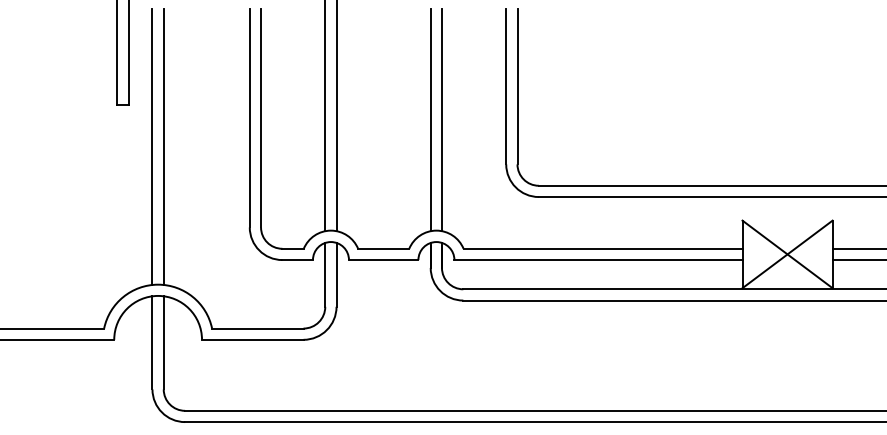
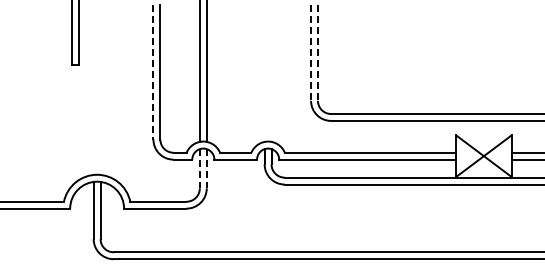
line: (506, 87) -> (311, 53), solid -> dashed
line: (516, 87) -> (317, 53), solid -> dashed
line: (249, 118) -> (153, 72), solid -> dashed
line: (430, 119) -> (264, 73), removed
line: (441, 119) -> (271, 73), removed
line: (152, 145) -> (93, 89), removed
line: (163, 145) -> (100, 89), removed
line: (324, 274) -> (199, 168), solid -> dashed
line: (336, 274) -> (206, 168), solid -> dashed

